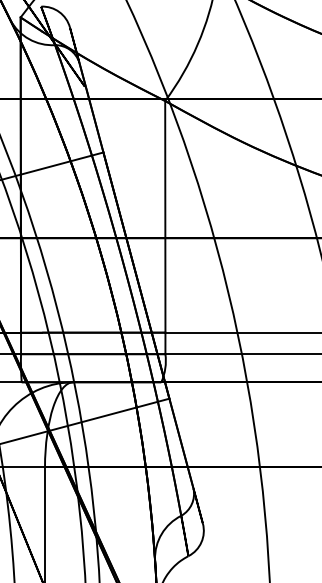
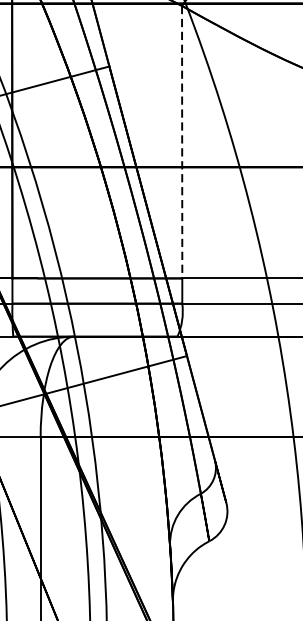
line: (165, 216) -> (182, 141), solid -> dashed

